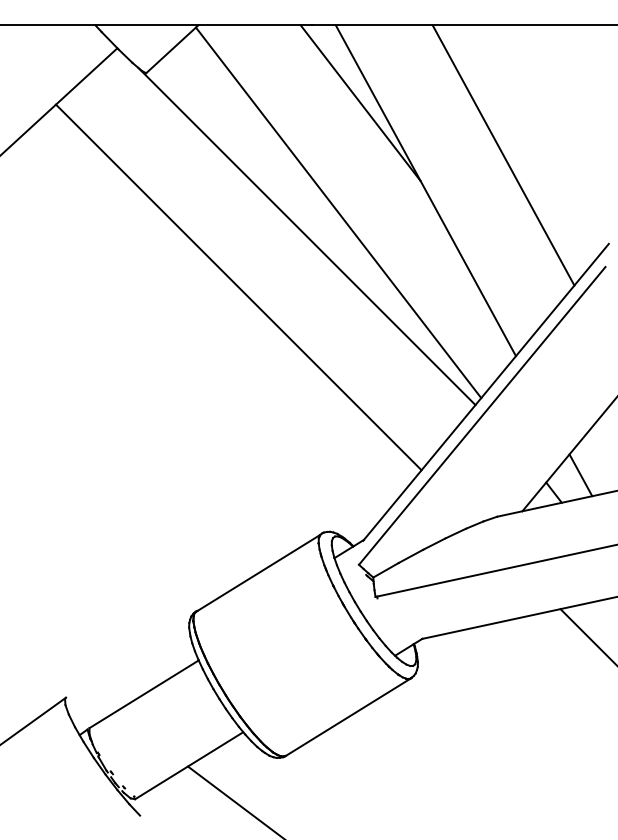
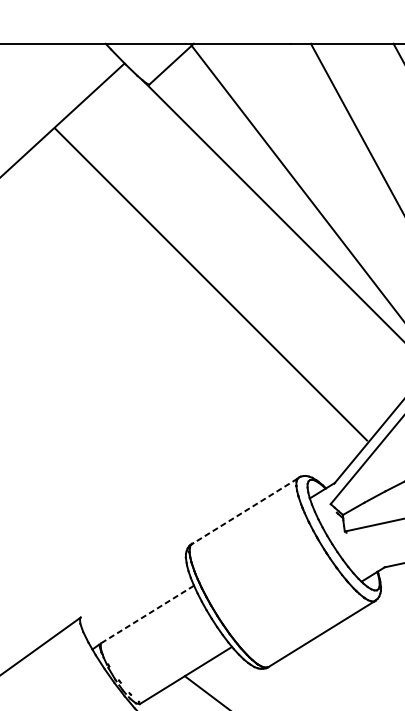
line: (360, 102) -> (332, 109), removed
line: (238, 287) -> (210, 284), moved
line: (259, 572) -> (245, 510), solid -> dashed
line: (143, 694) -> (146, 614), solid -> dashed

